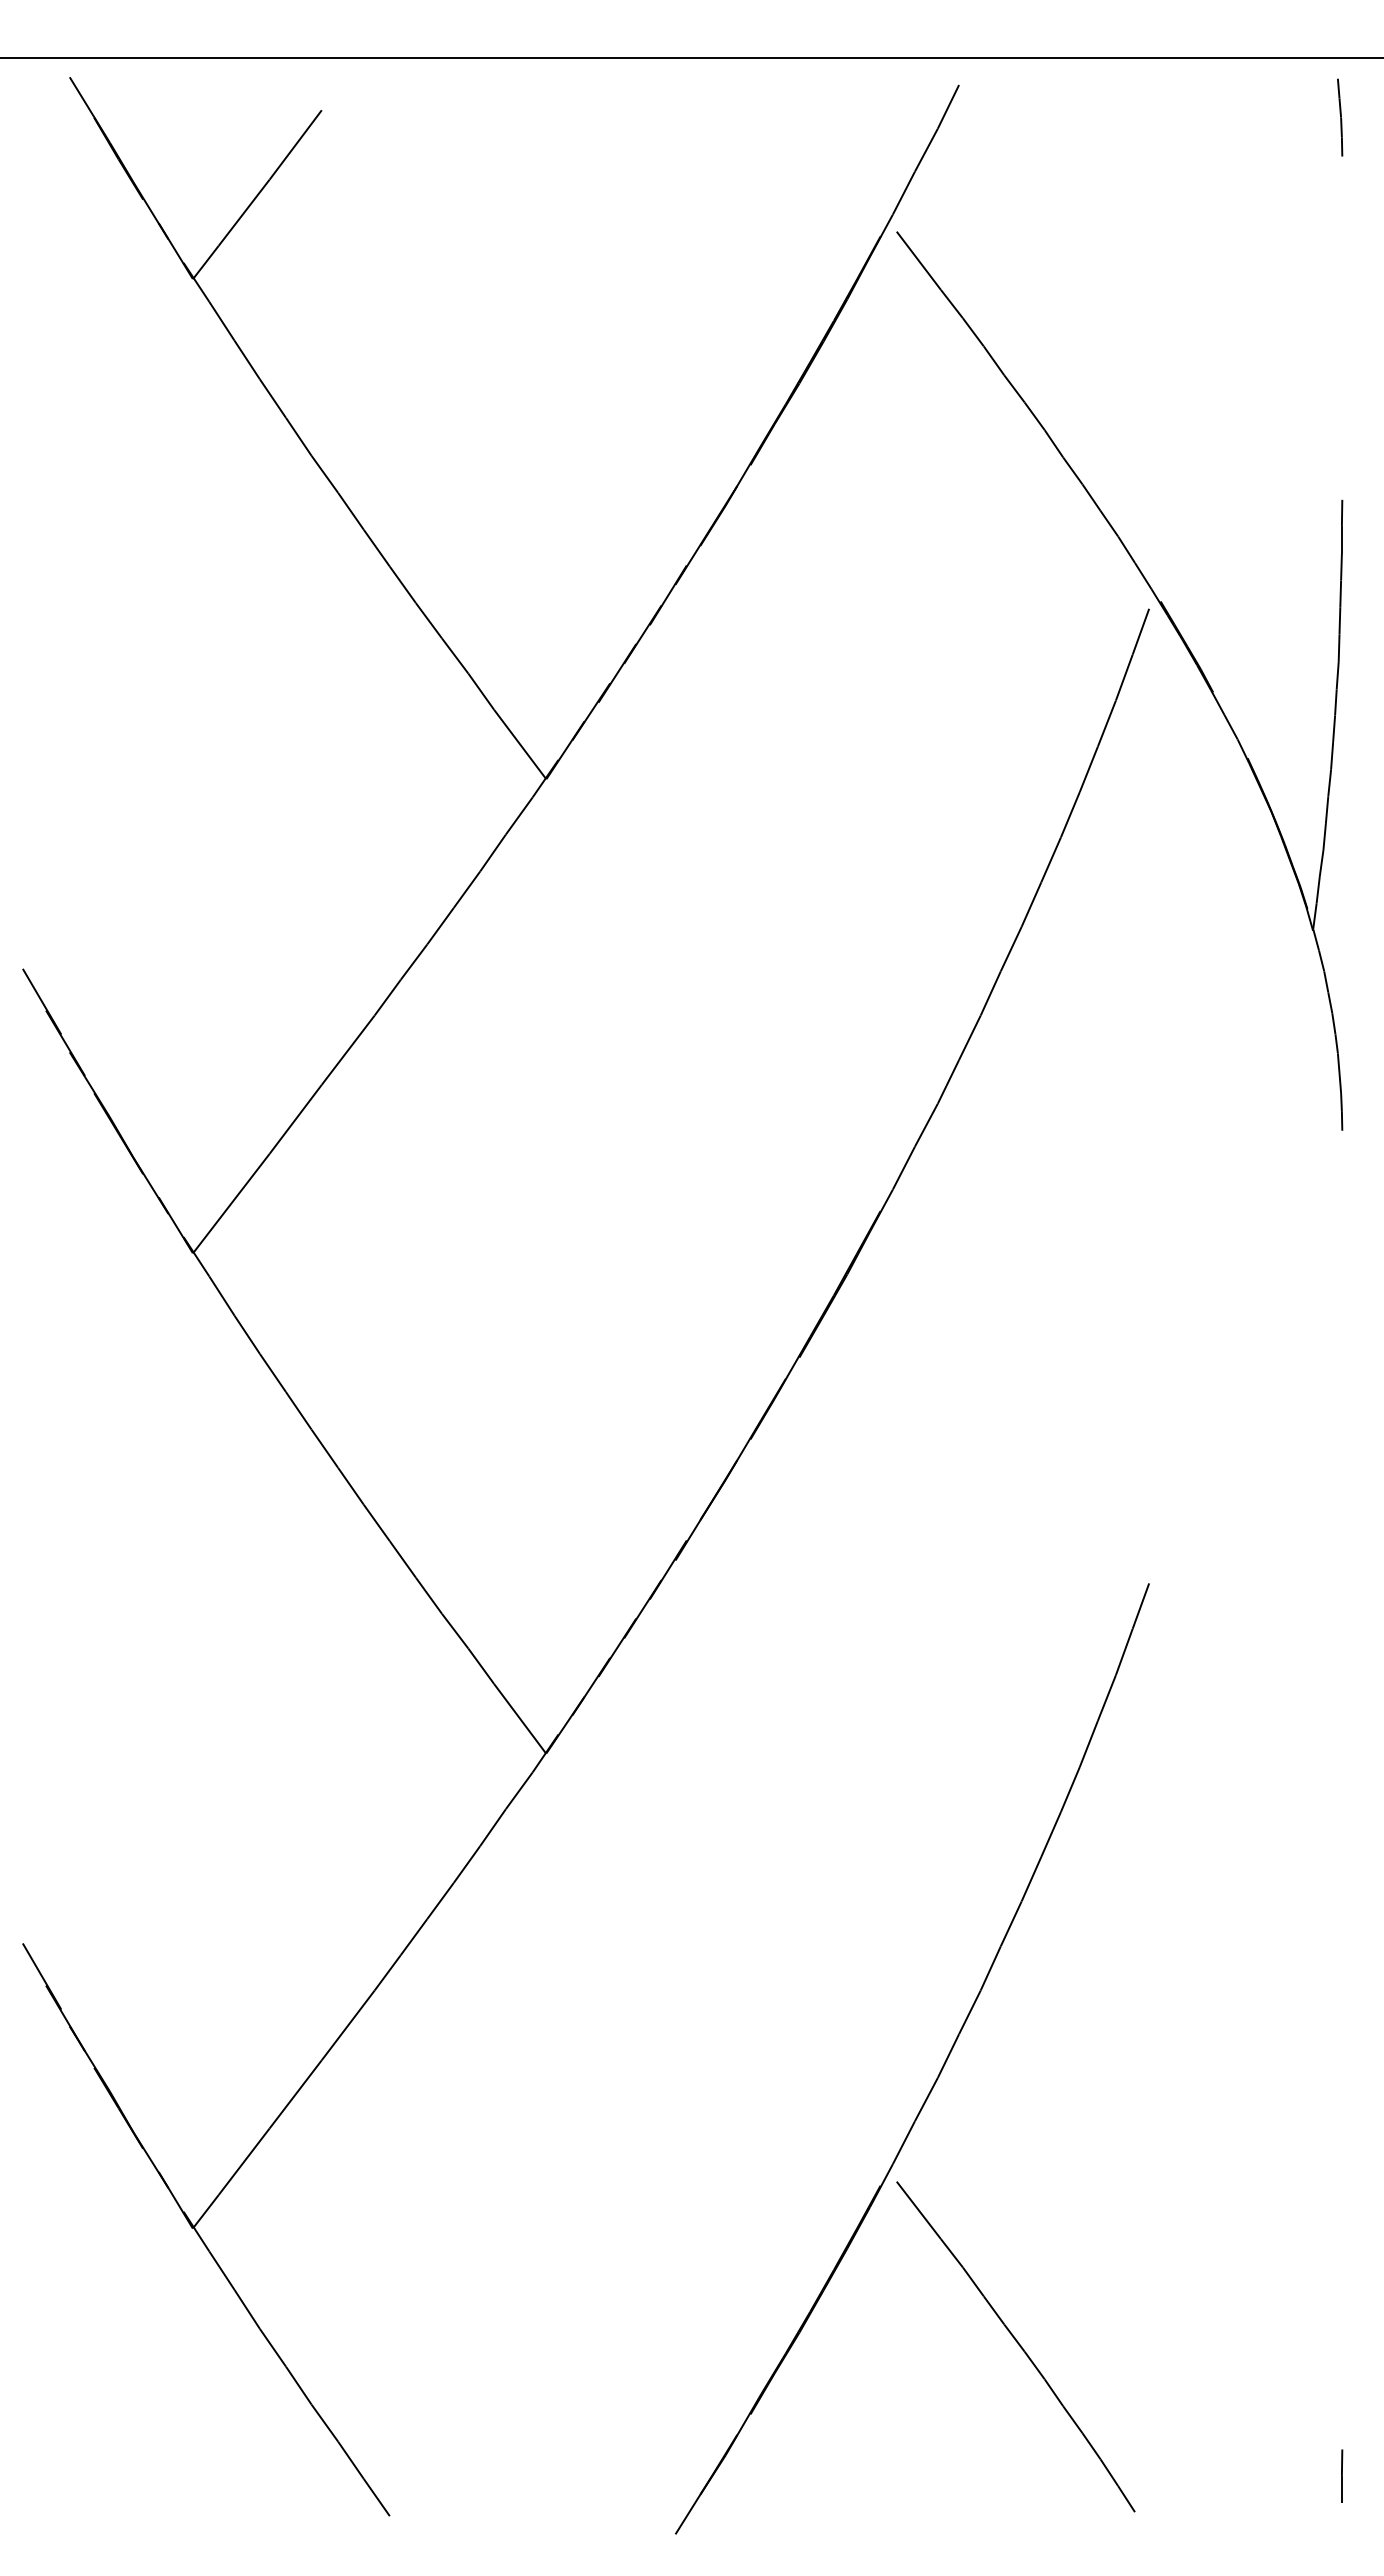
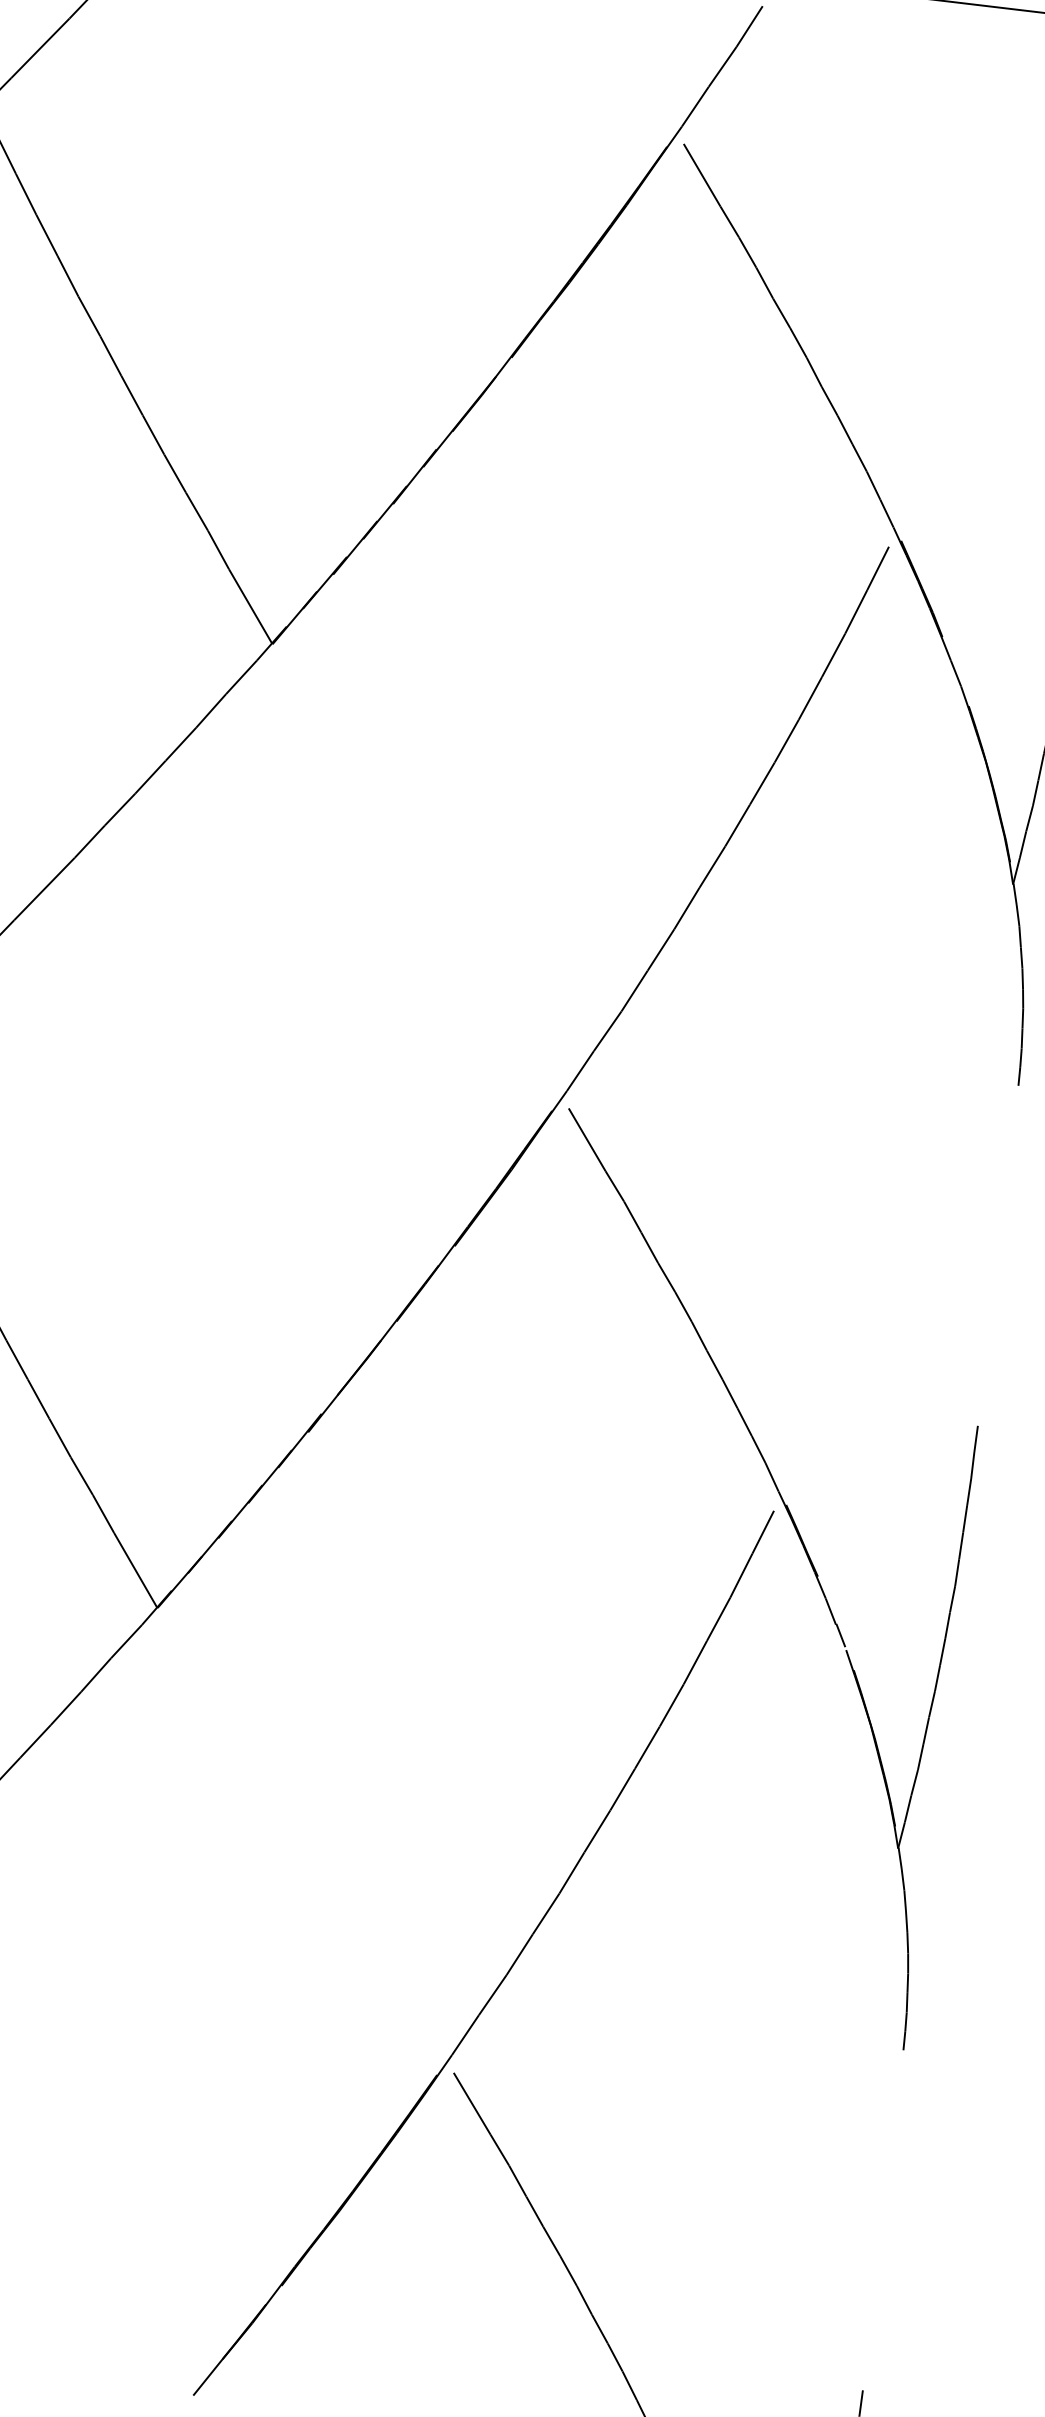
part: (1184, 1620) -> (804, 1551), added

